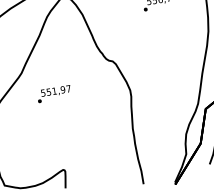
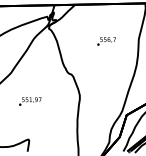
text: (54, 93) -> (30, 101), moved

